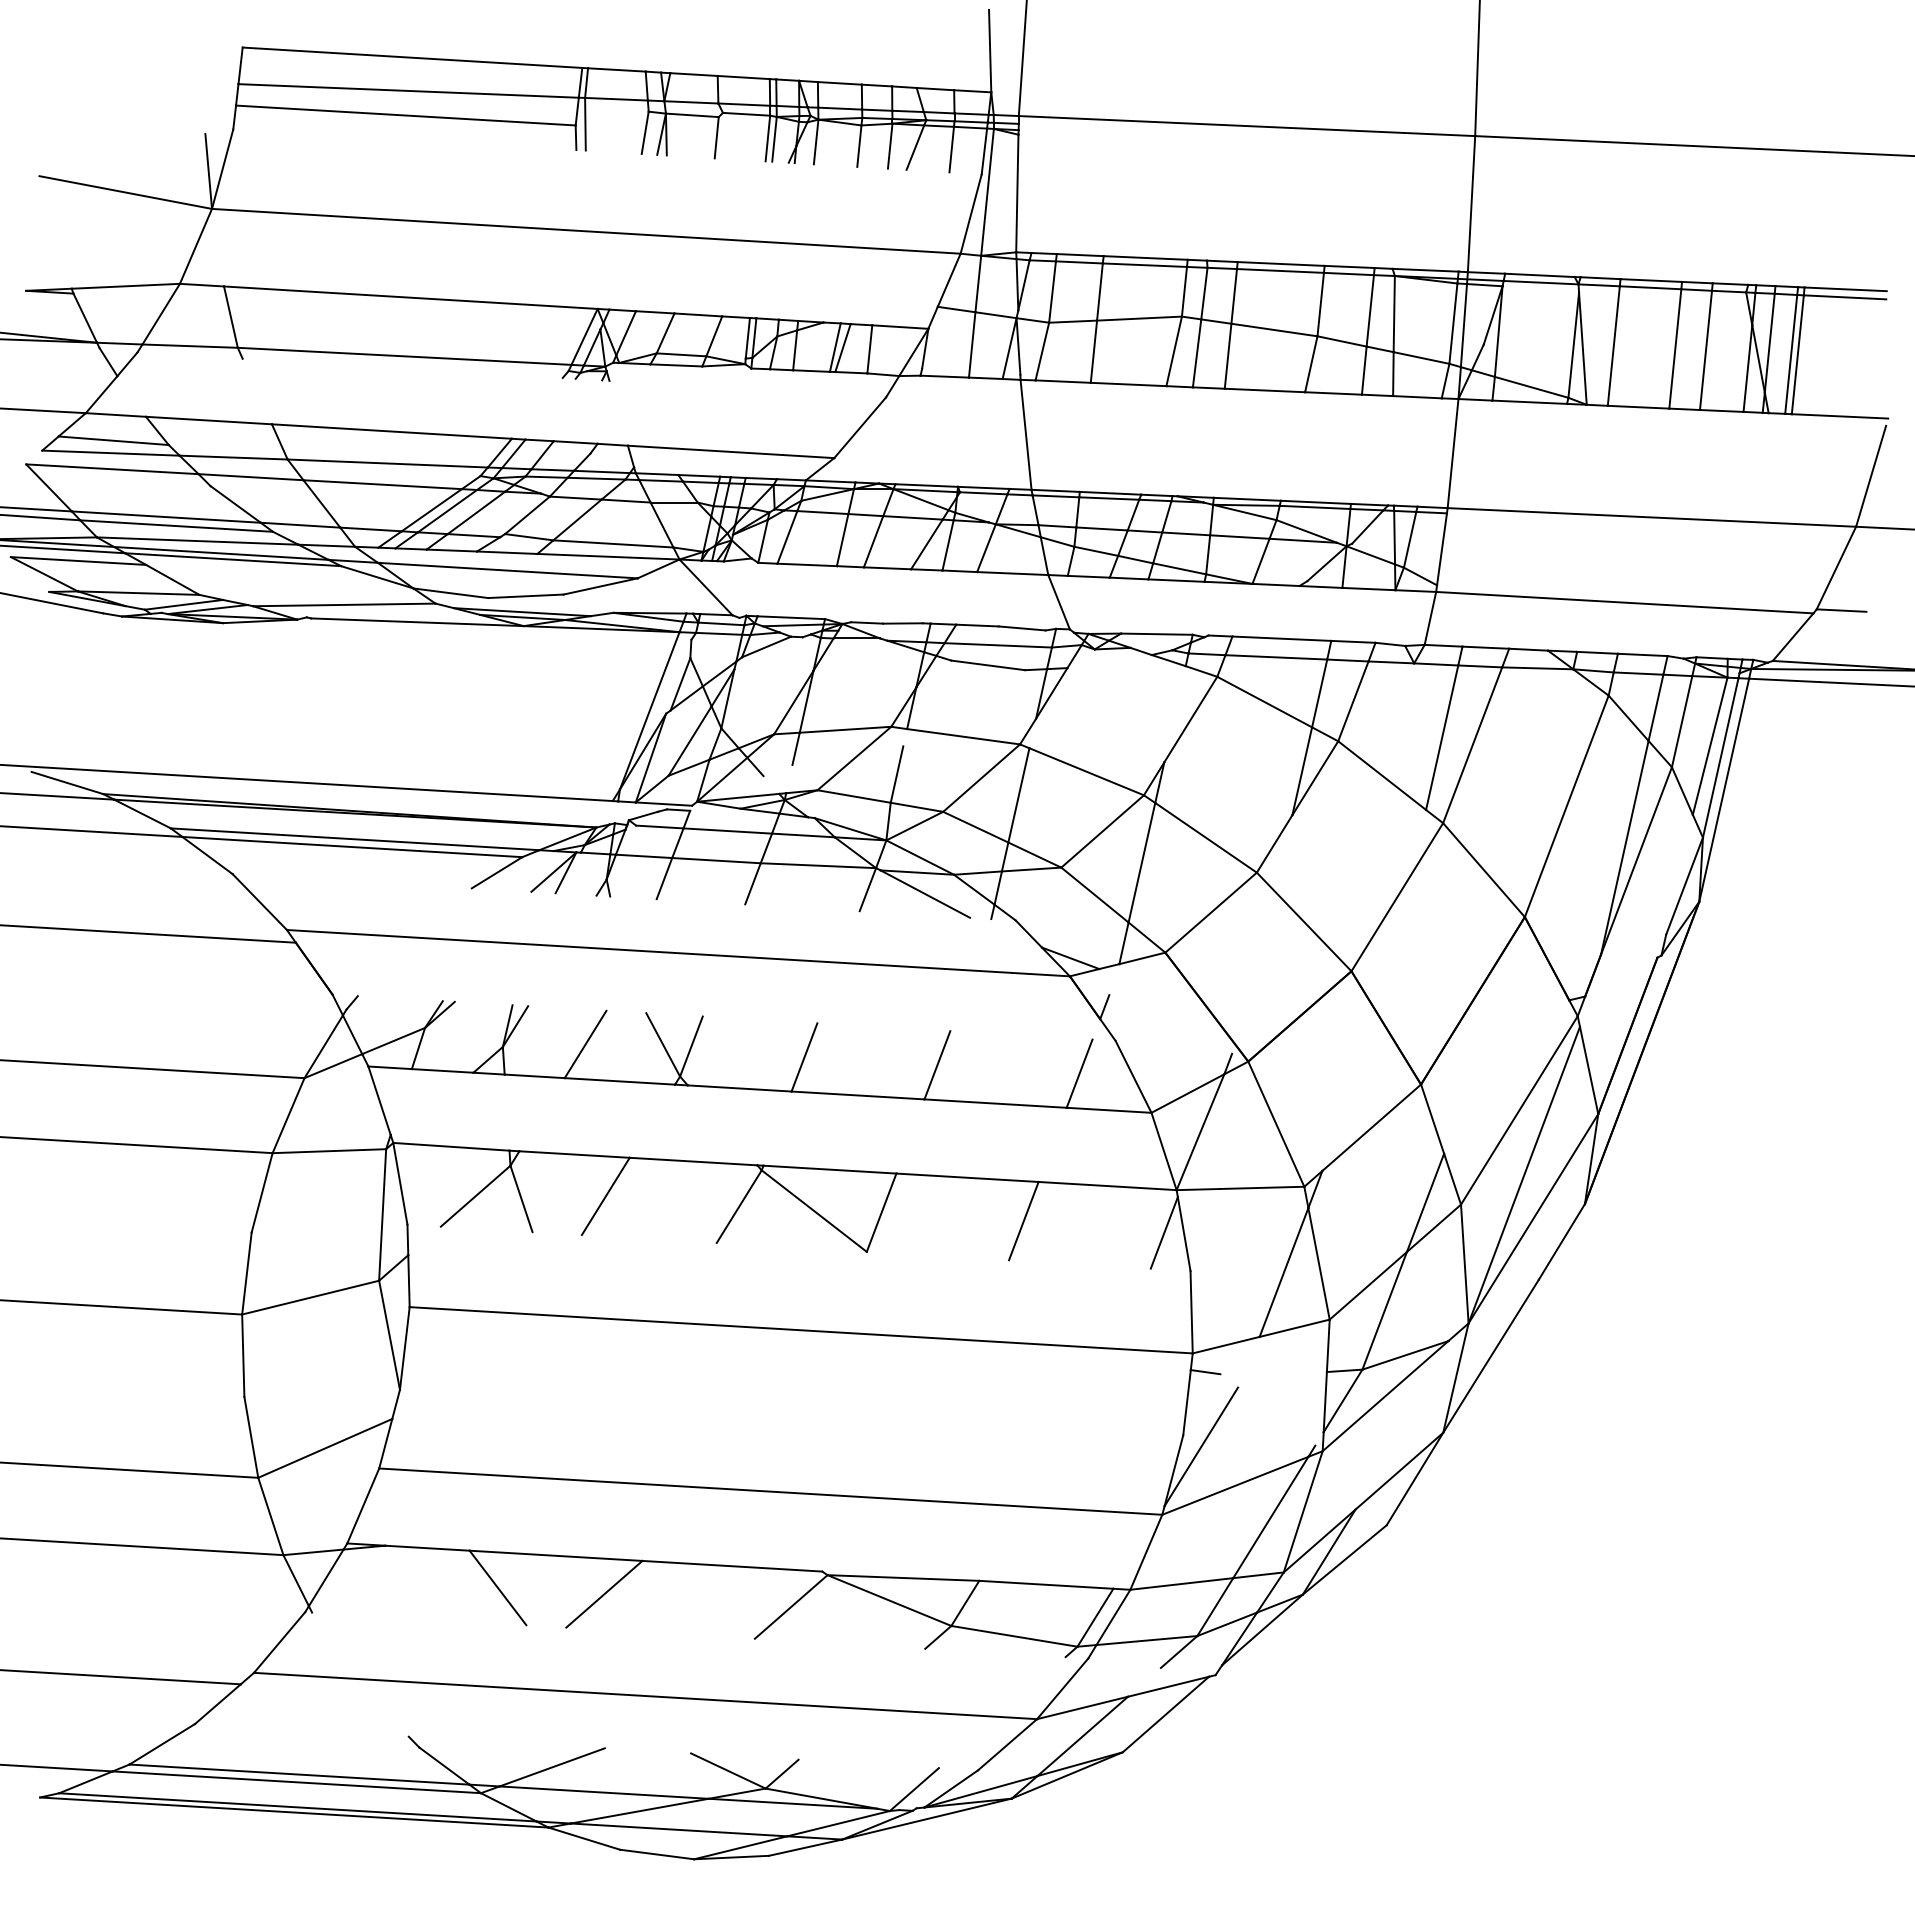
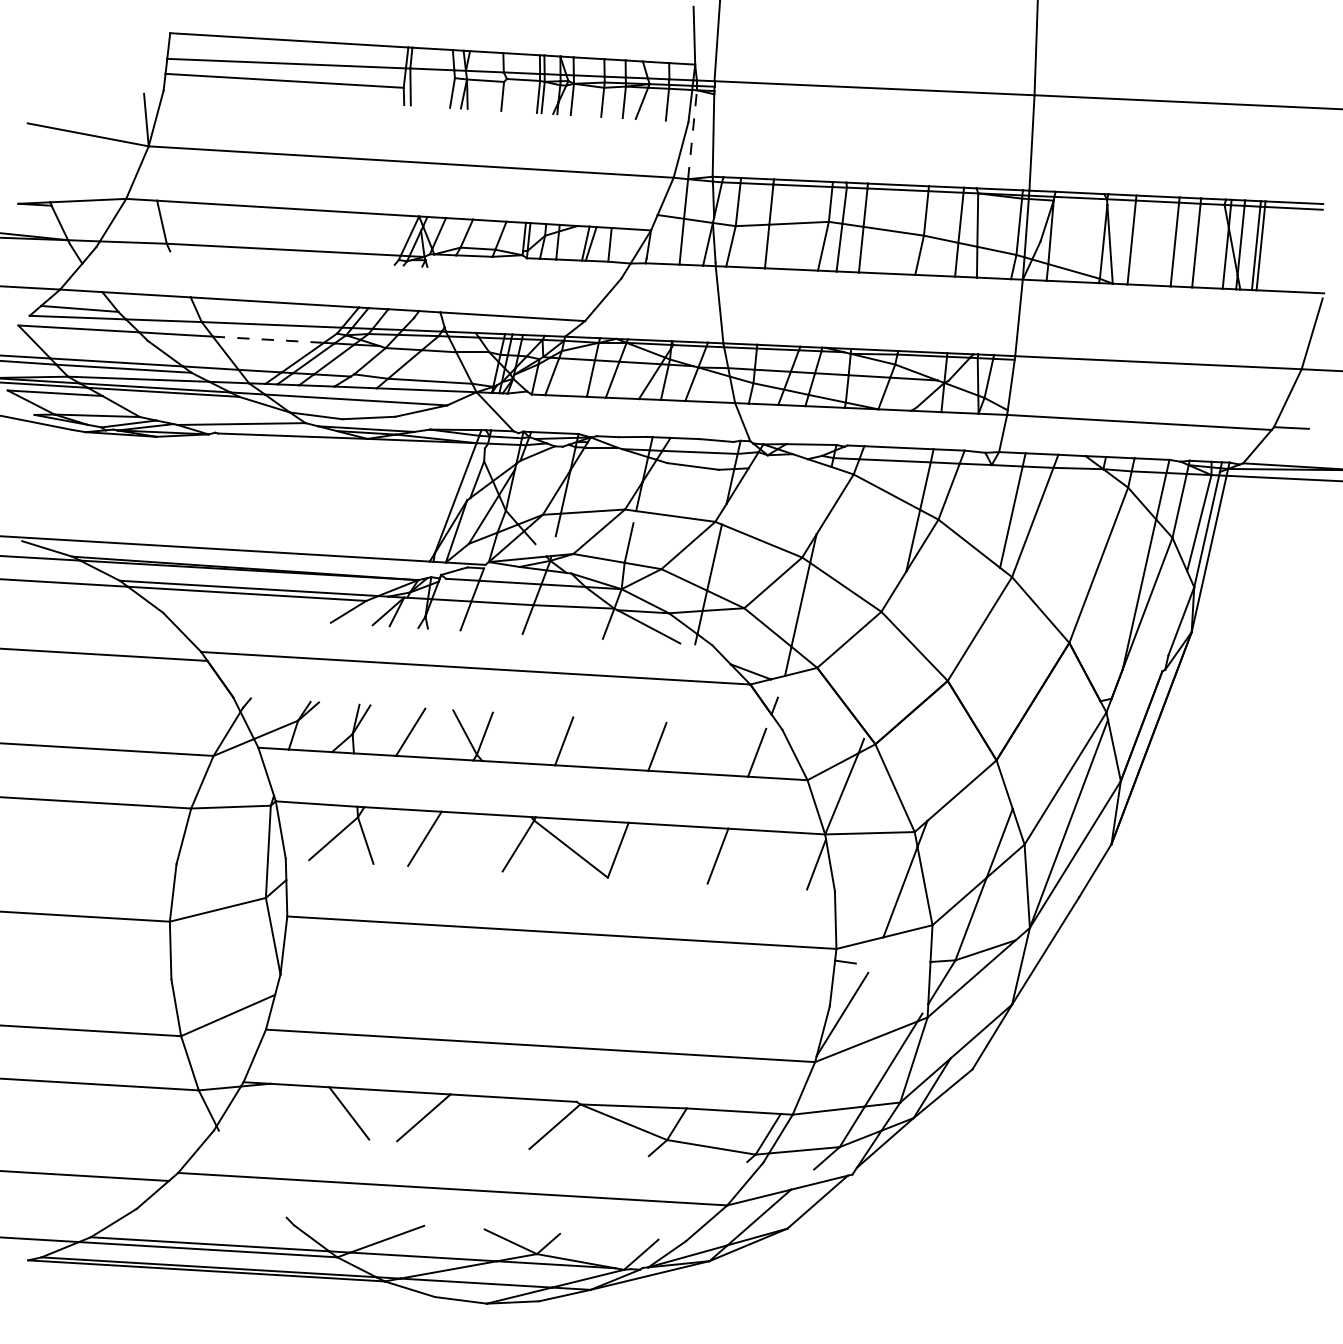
line: (987, 192) -> (692, 134), solid -> dashed
line: (382, 484) -> (268, 339), solid -> dashed

